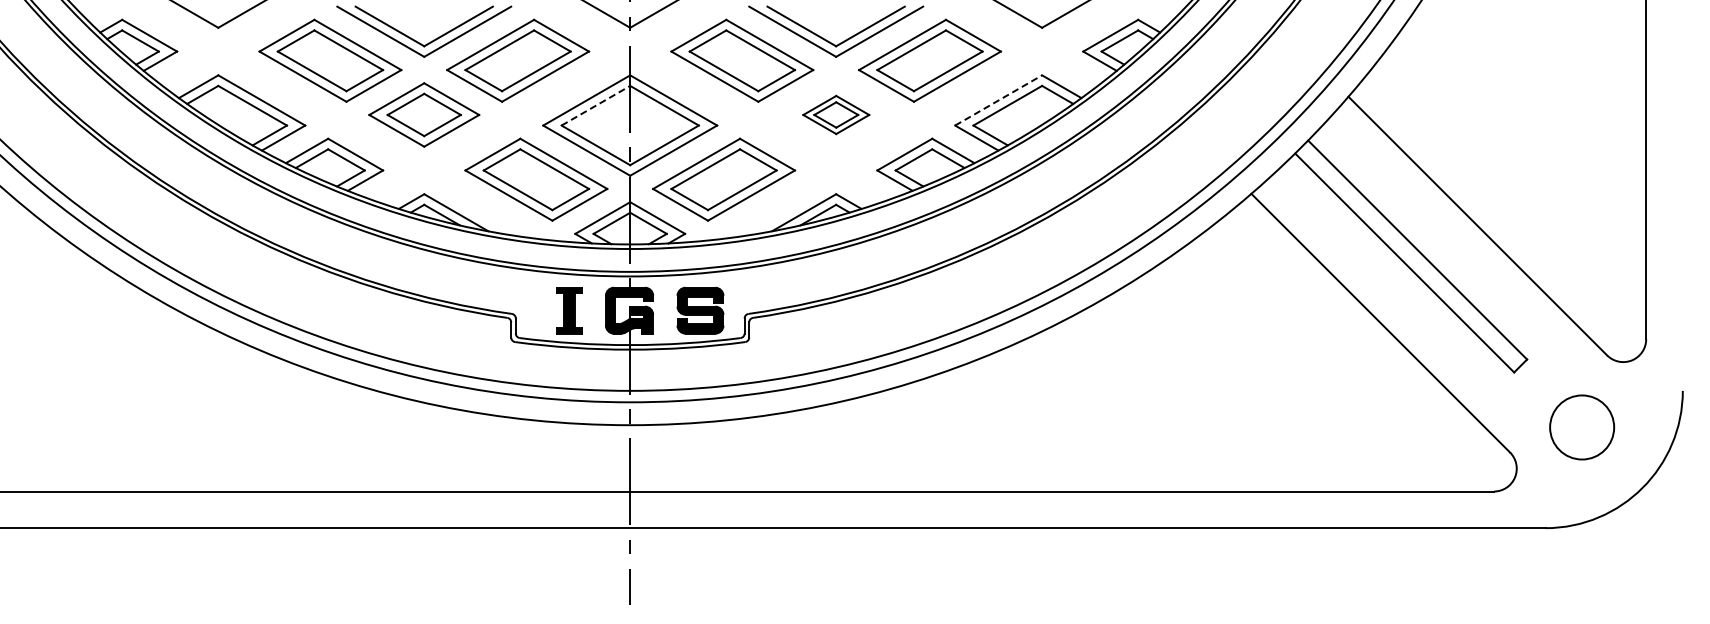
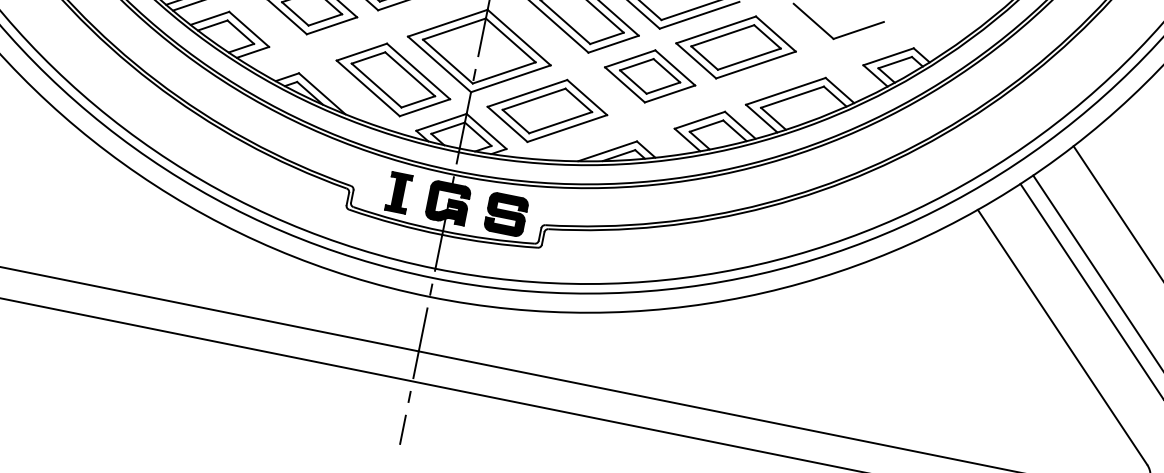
line: (999, 100) -> (786, 91), dashed -> solid
line: (595, 105) -> (454, 28), dashed -> solid
part: (836, 114) -> (650, 76), size x1.67

